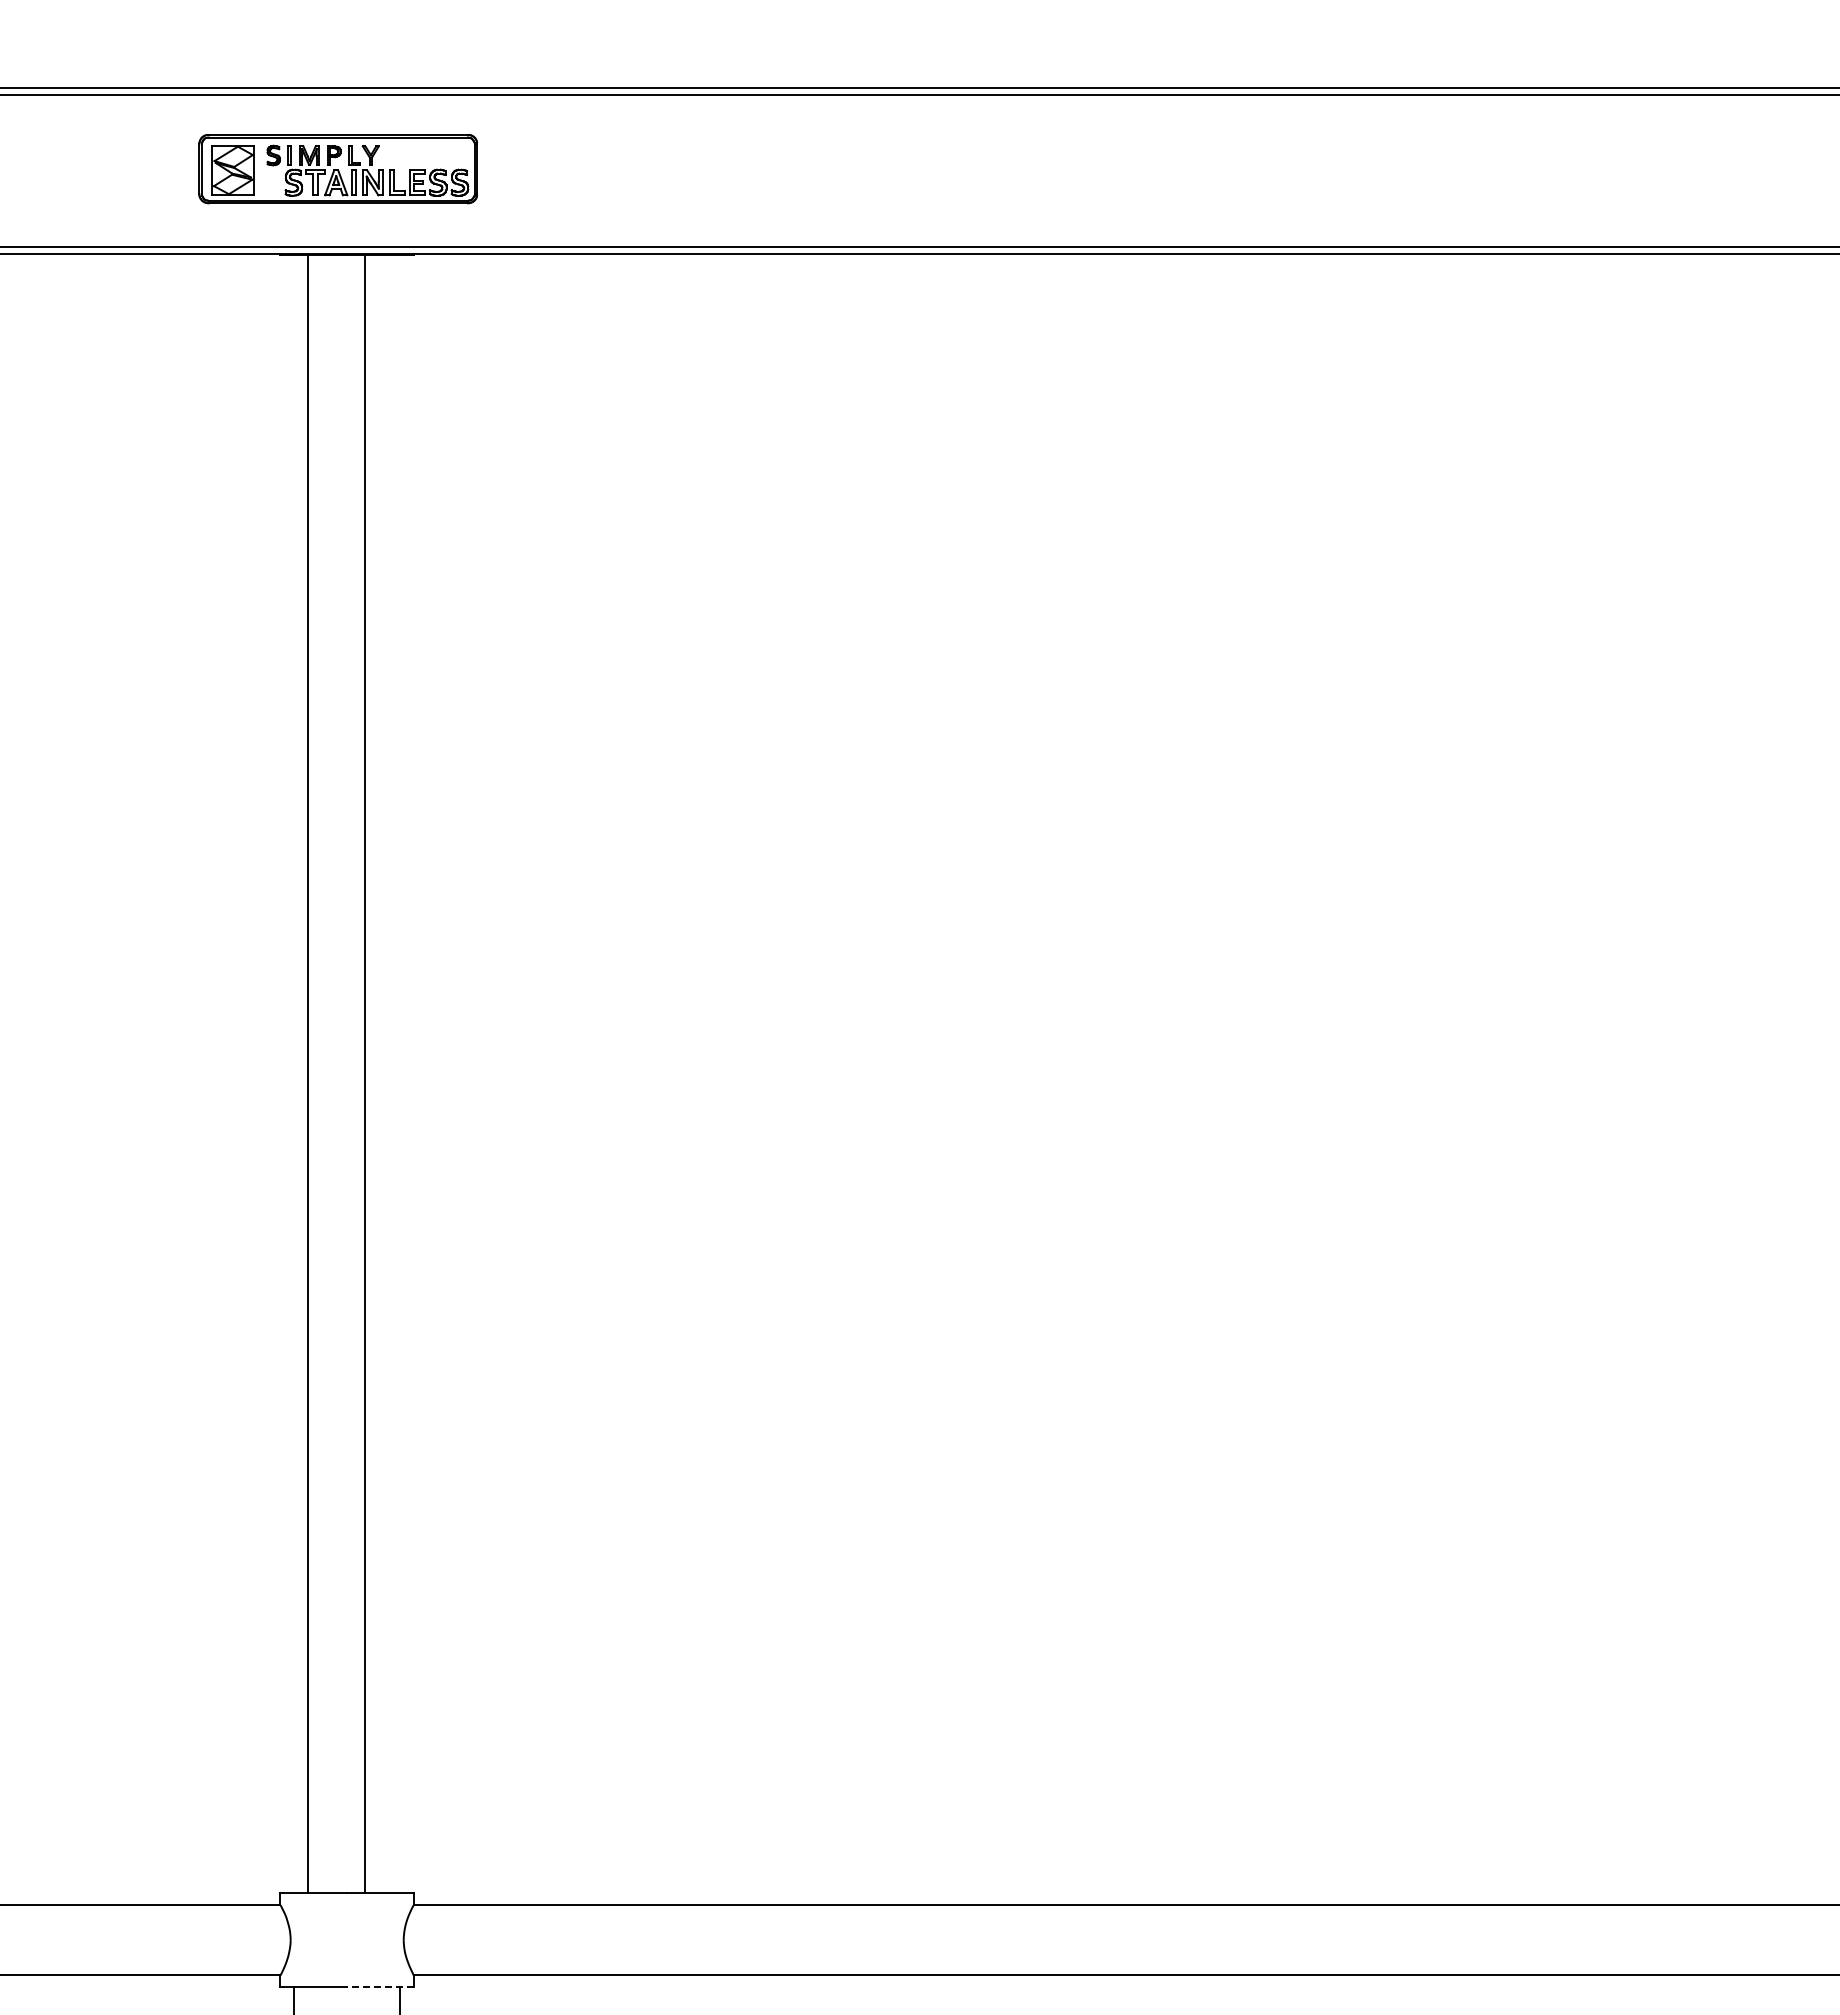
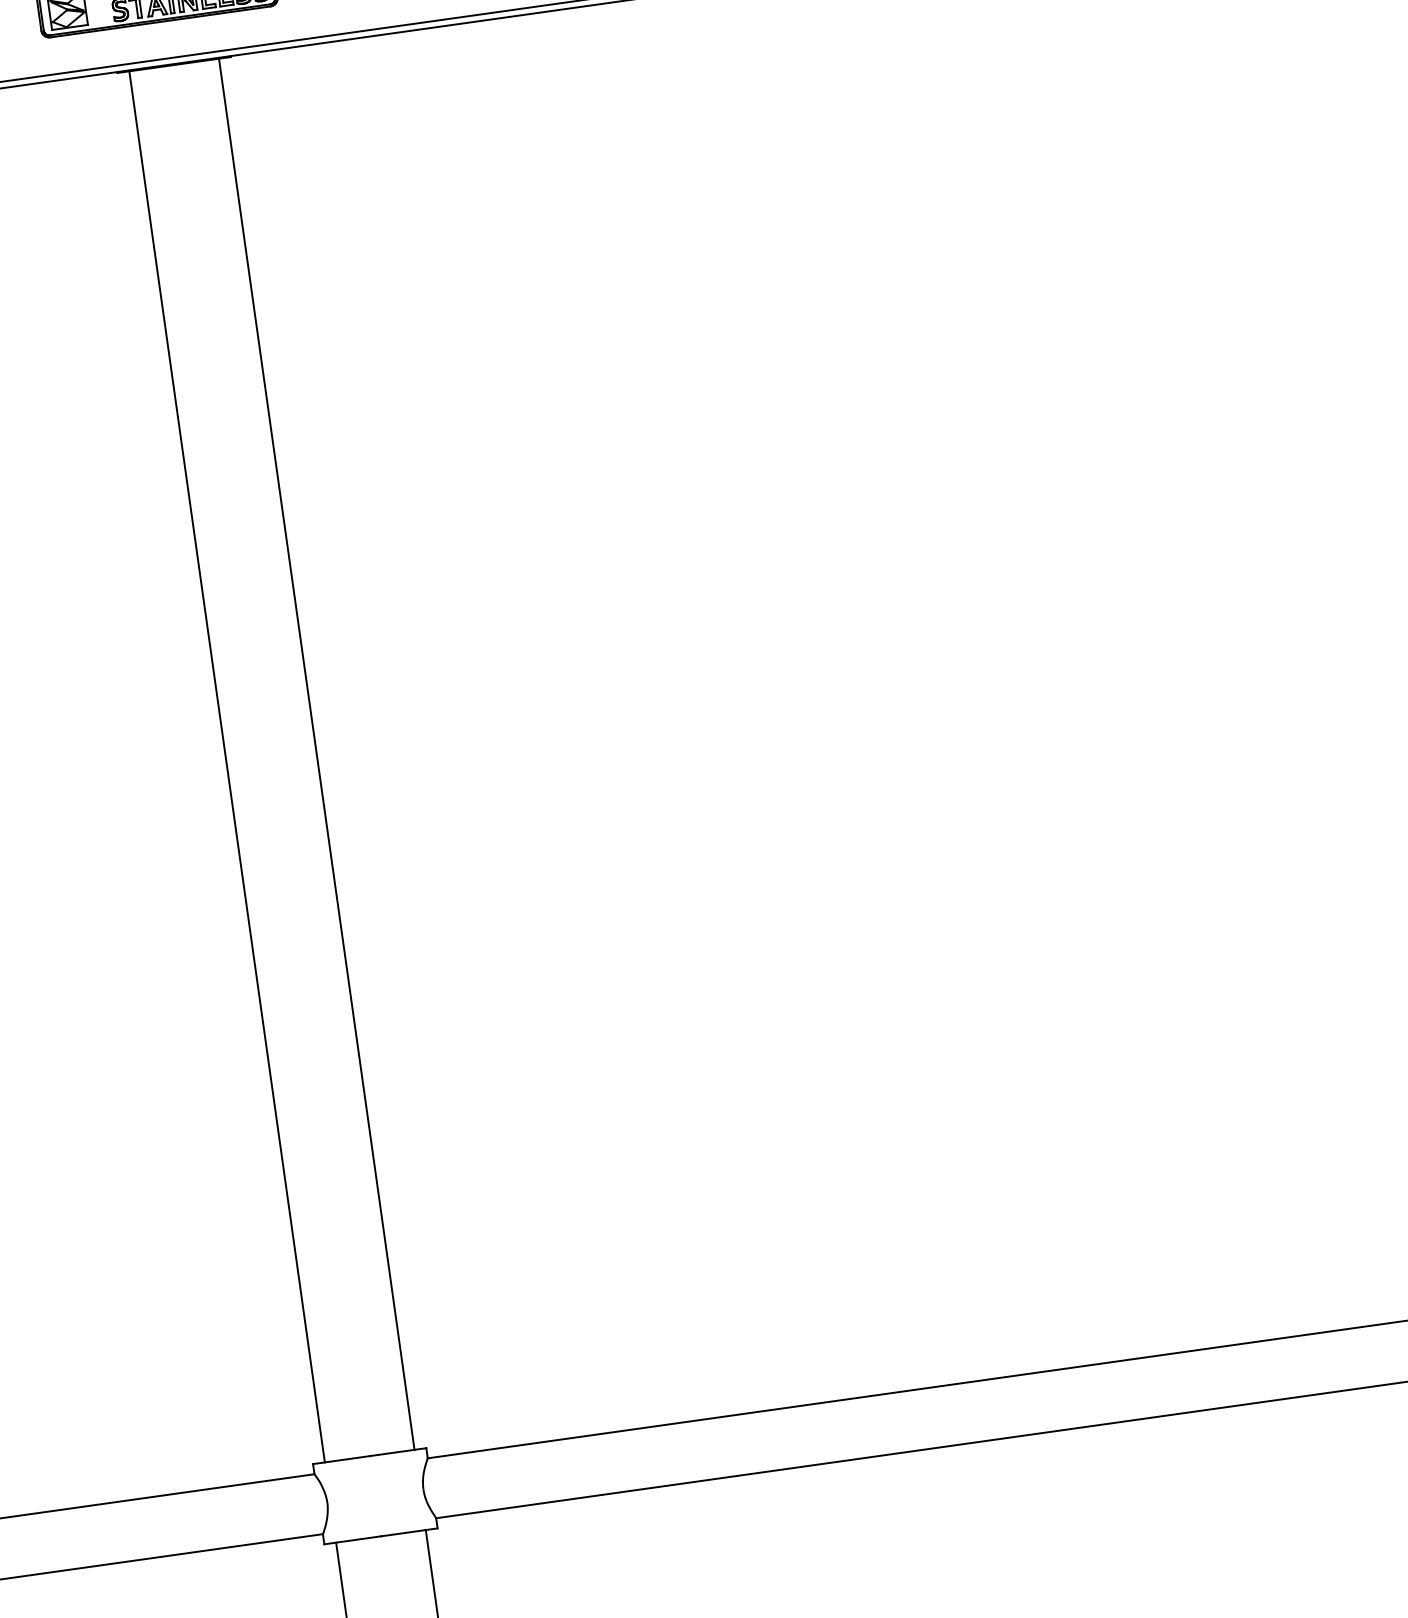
line: (307, 1073) -> (316, 753), moved
line: (365, 1073) -> (227, 766), moved
line: (379, 1987) -> (408, 1532), dashed -> solid

